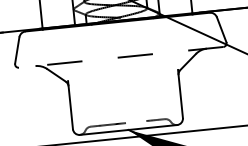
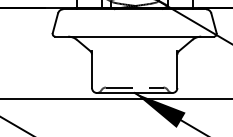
line: (120, 57) -> (134, 36), dashed -> solid

